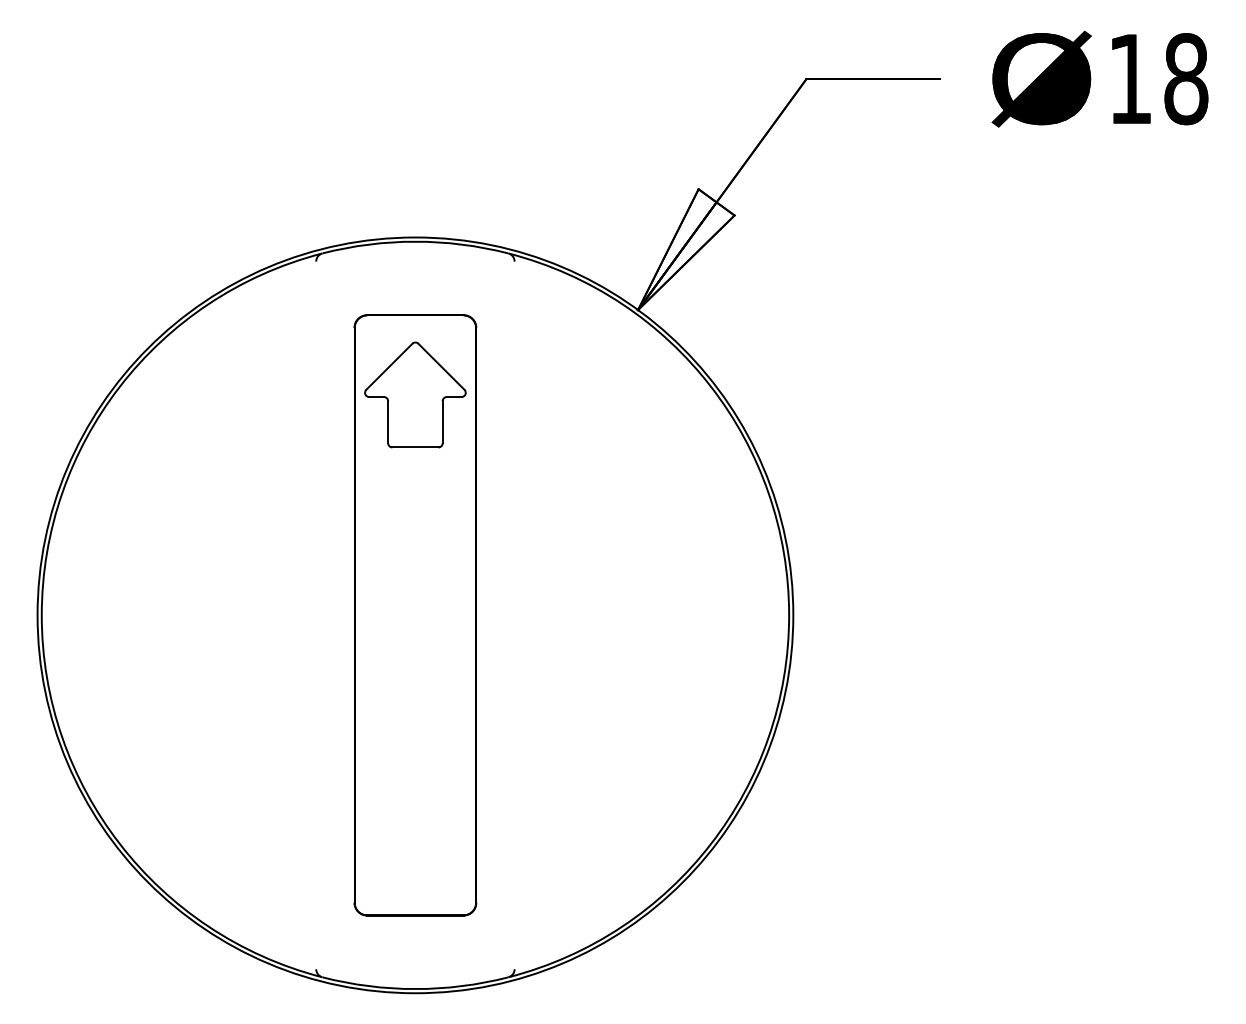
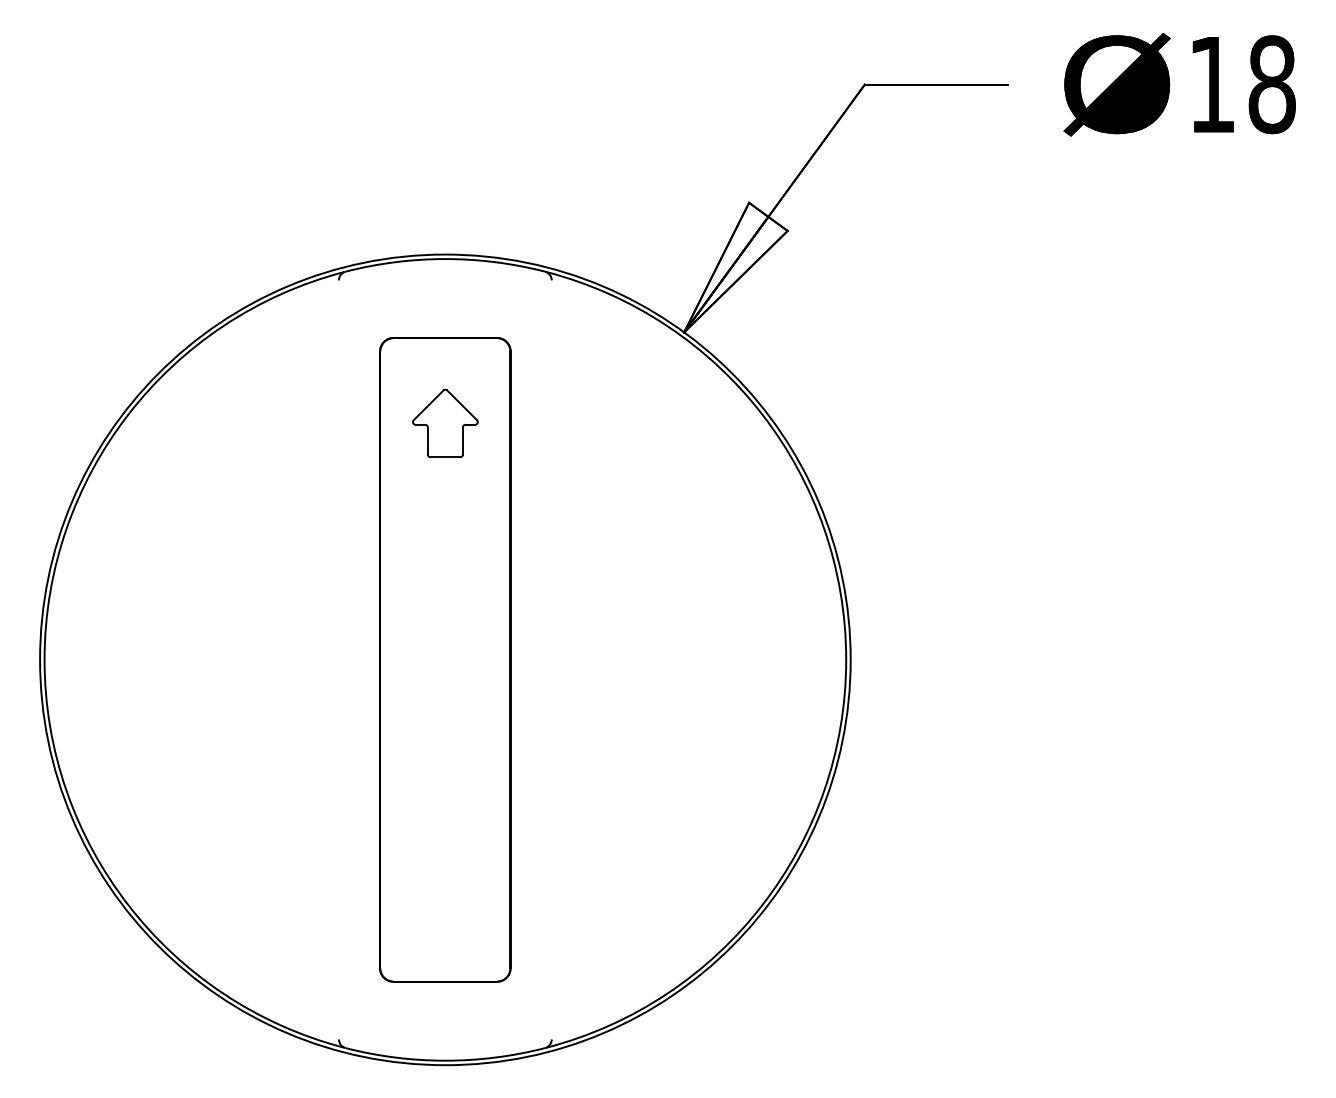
part: (415, 394) -> (445, 423), size x0.6

